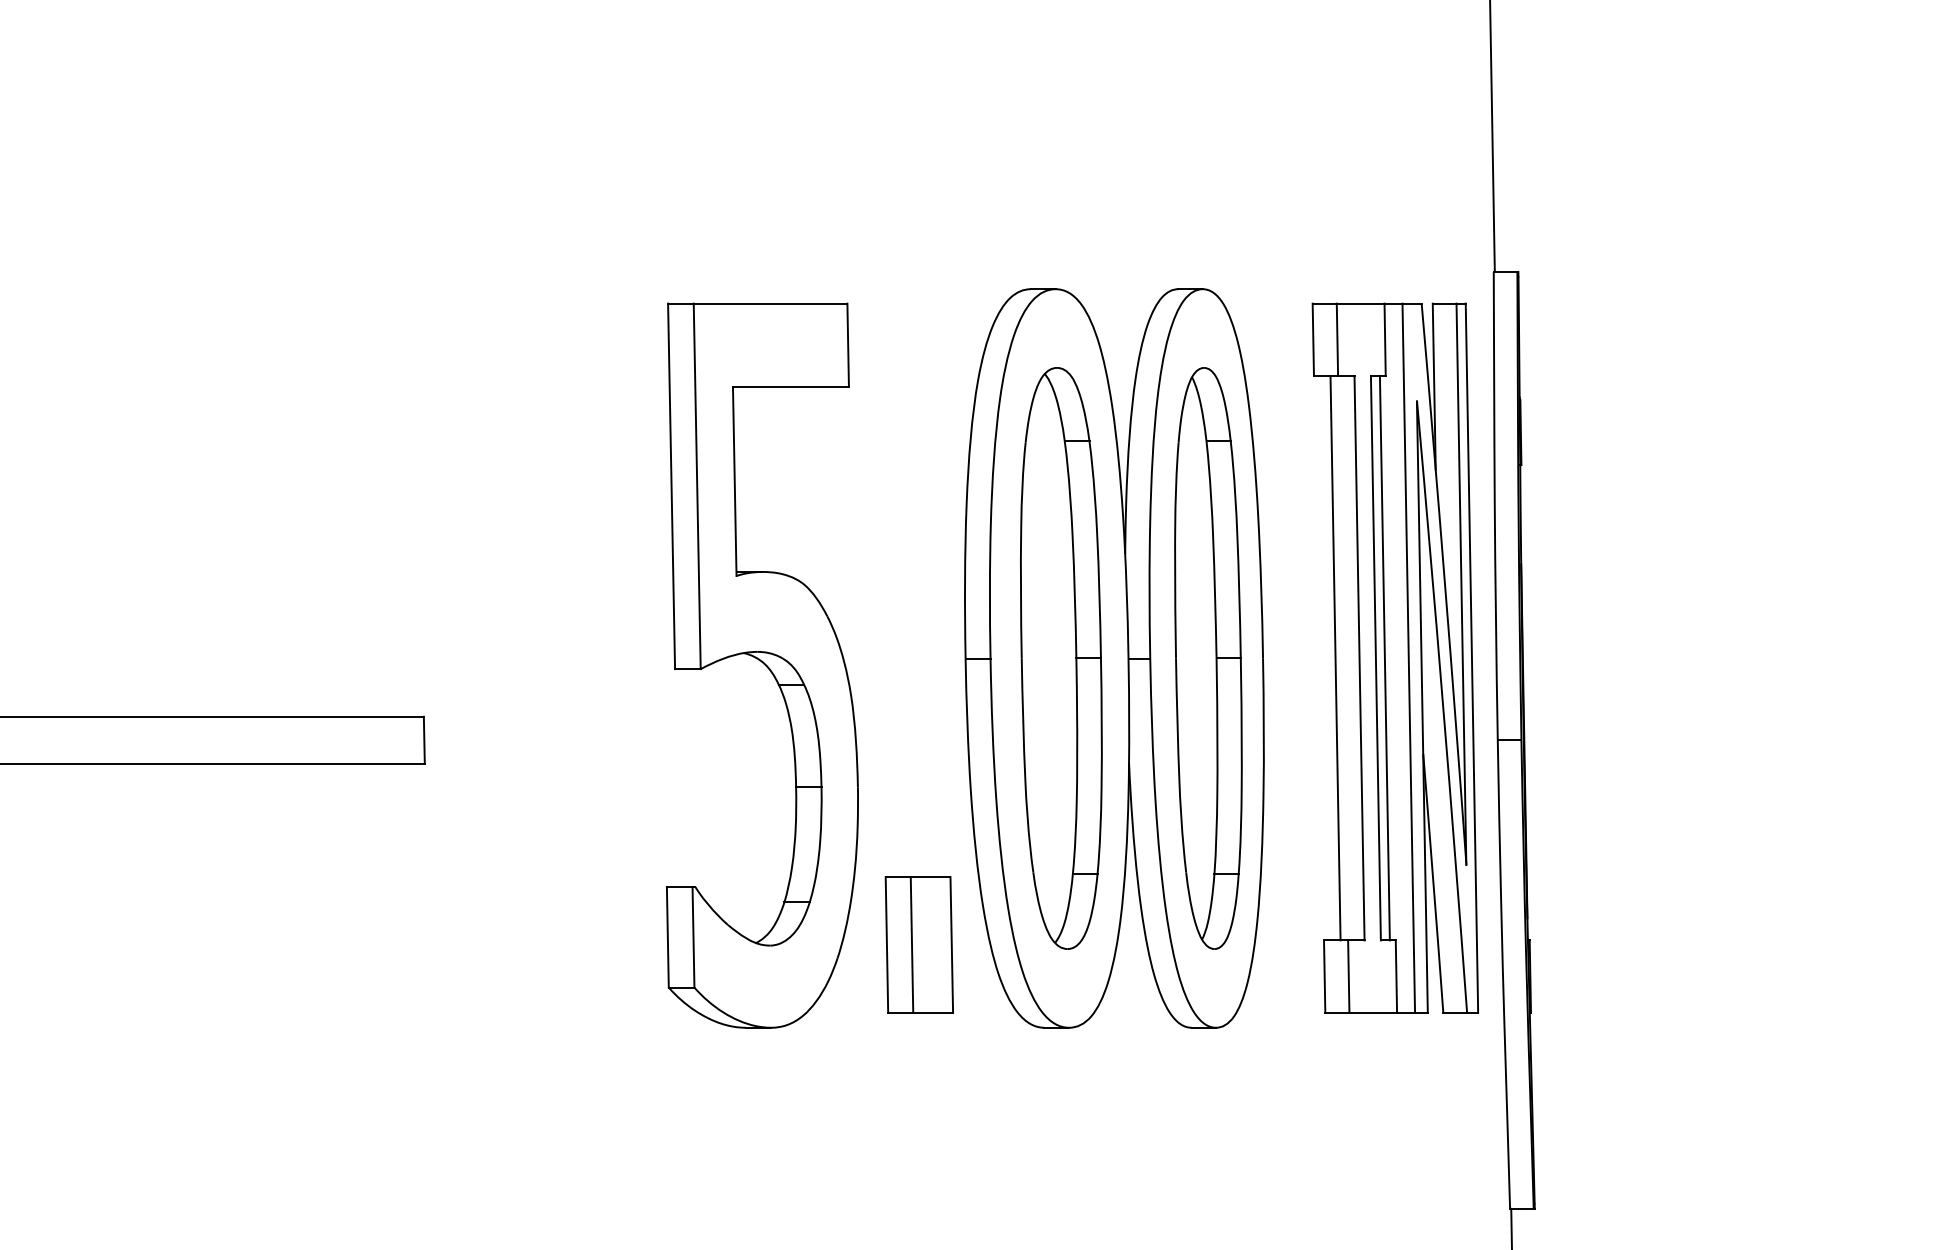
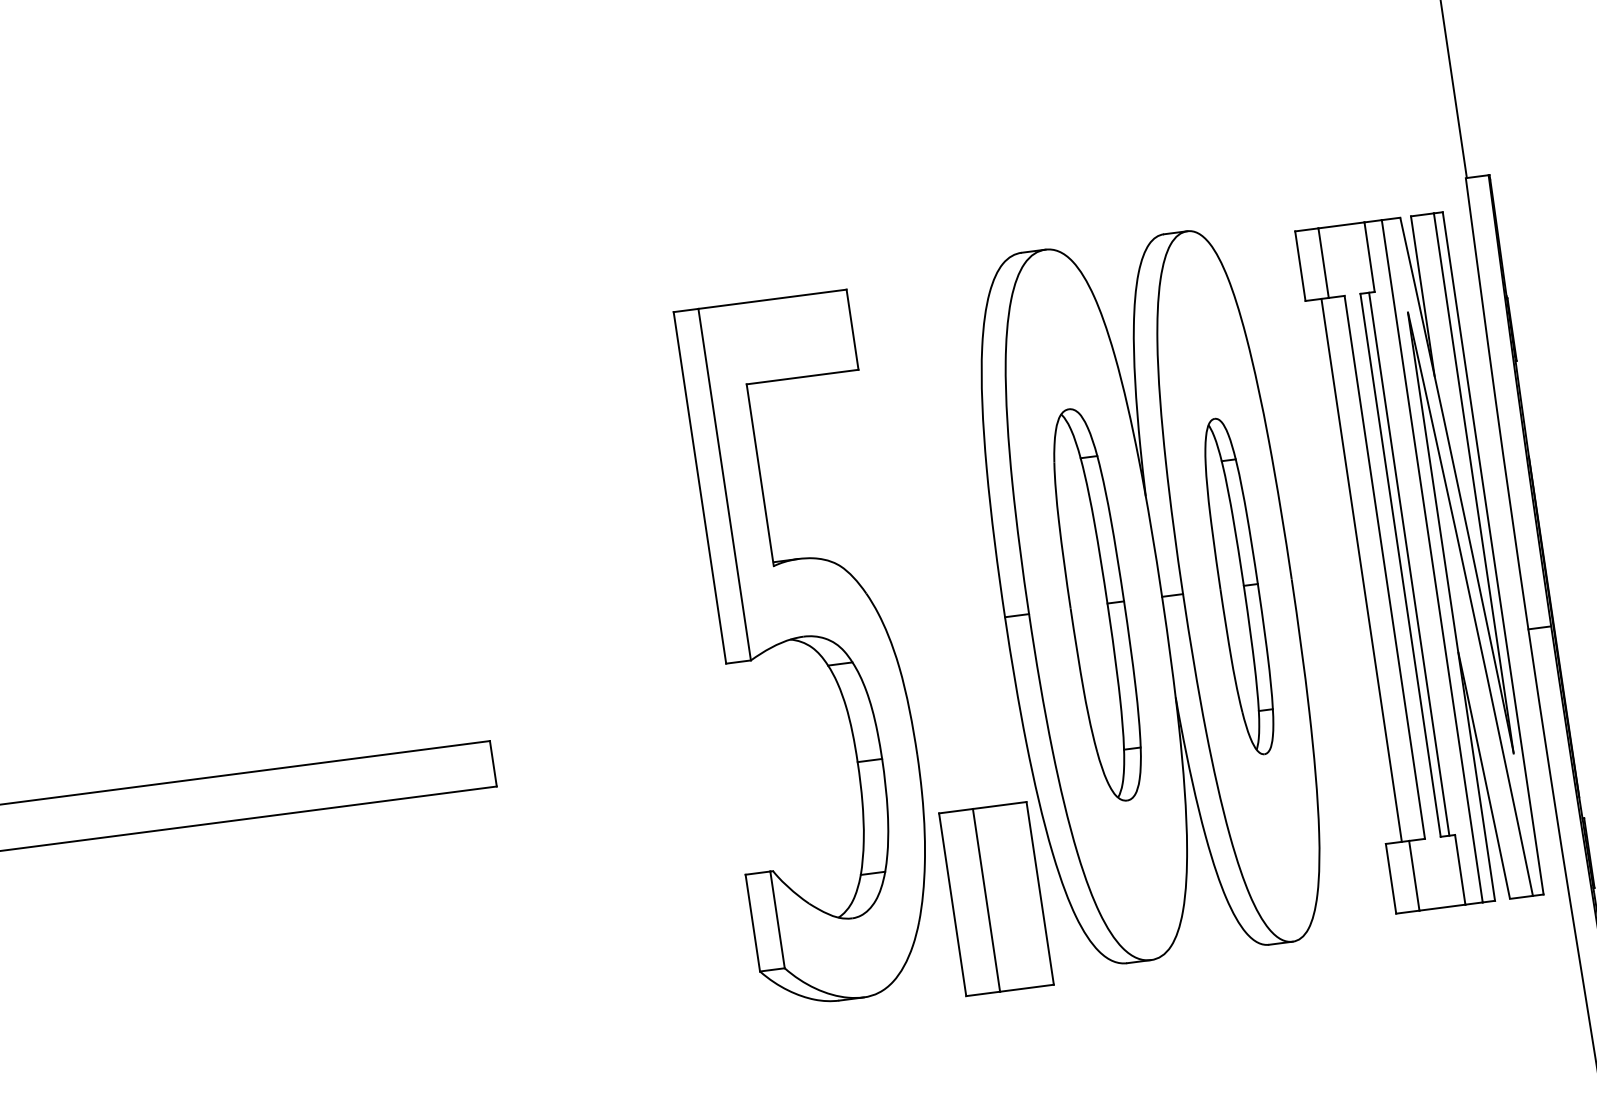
part: (1061, 658) -> (1097, 605), size x0.7
part: (1208, 658) -> (1239, 586), size x0.6
part: (918, 944) -> (995, 898), size x1.4

